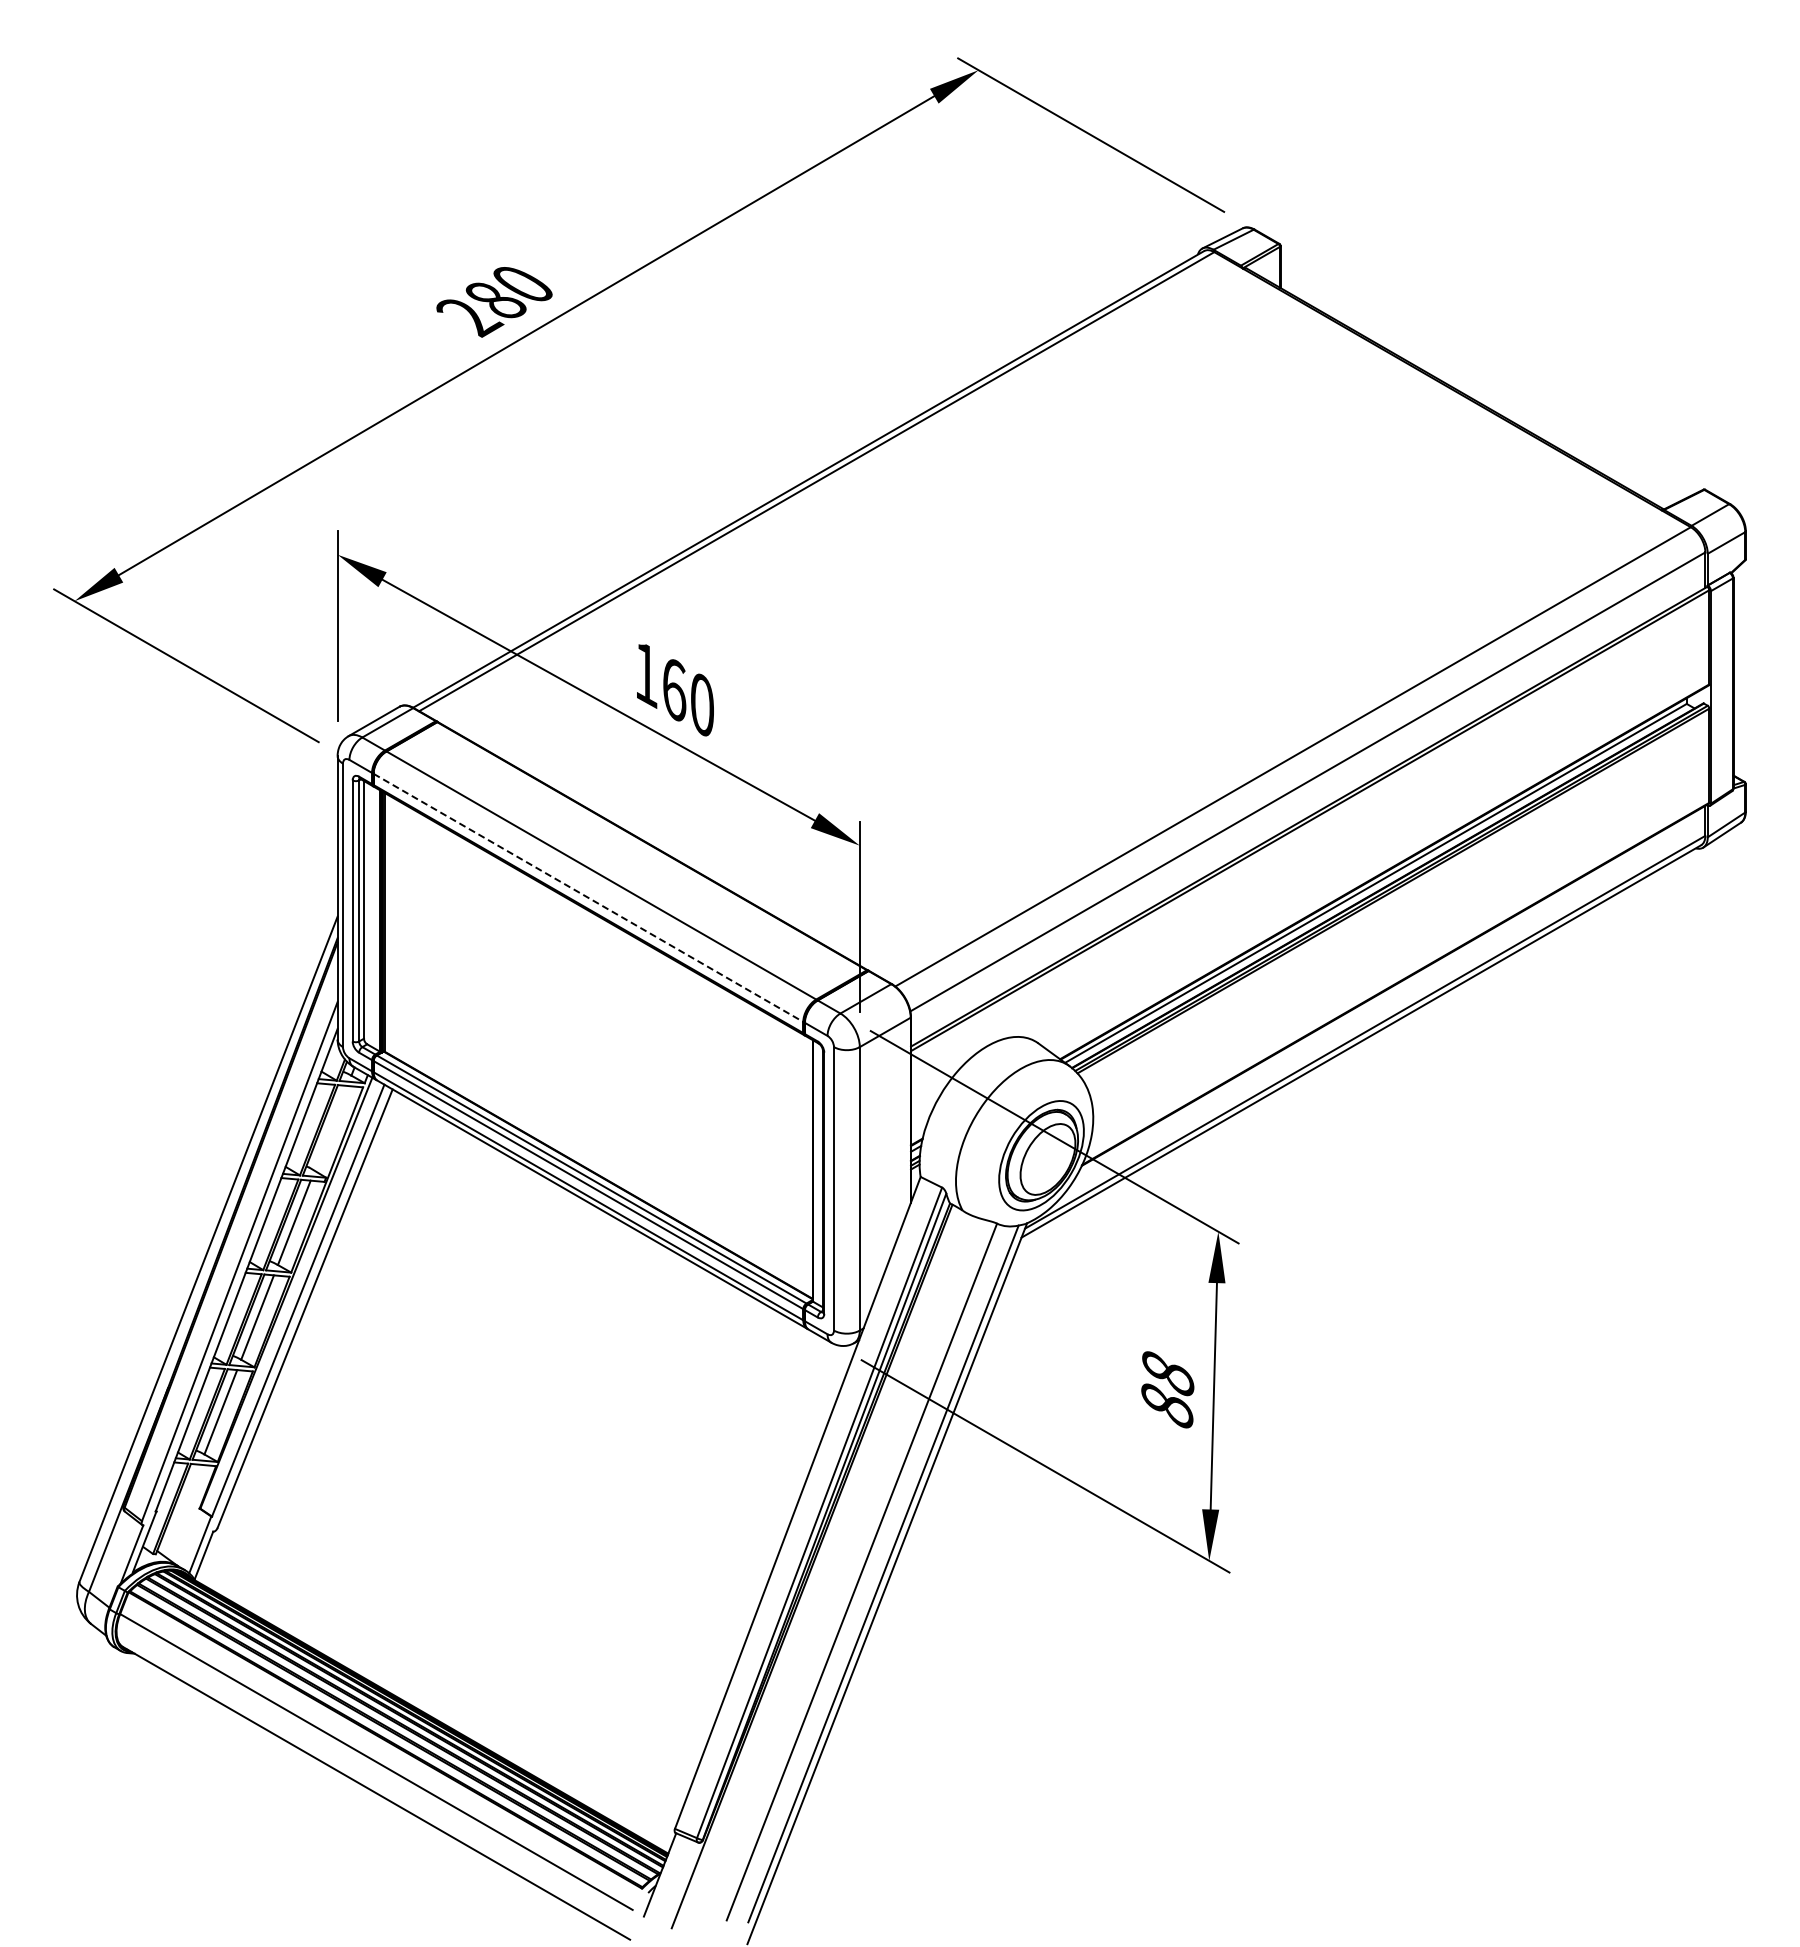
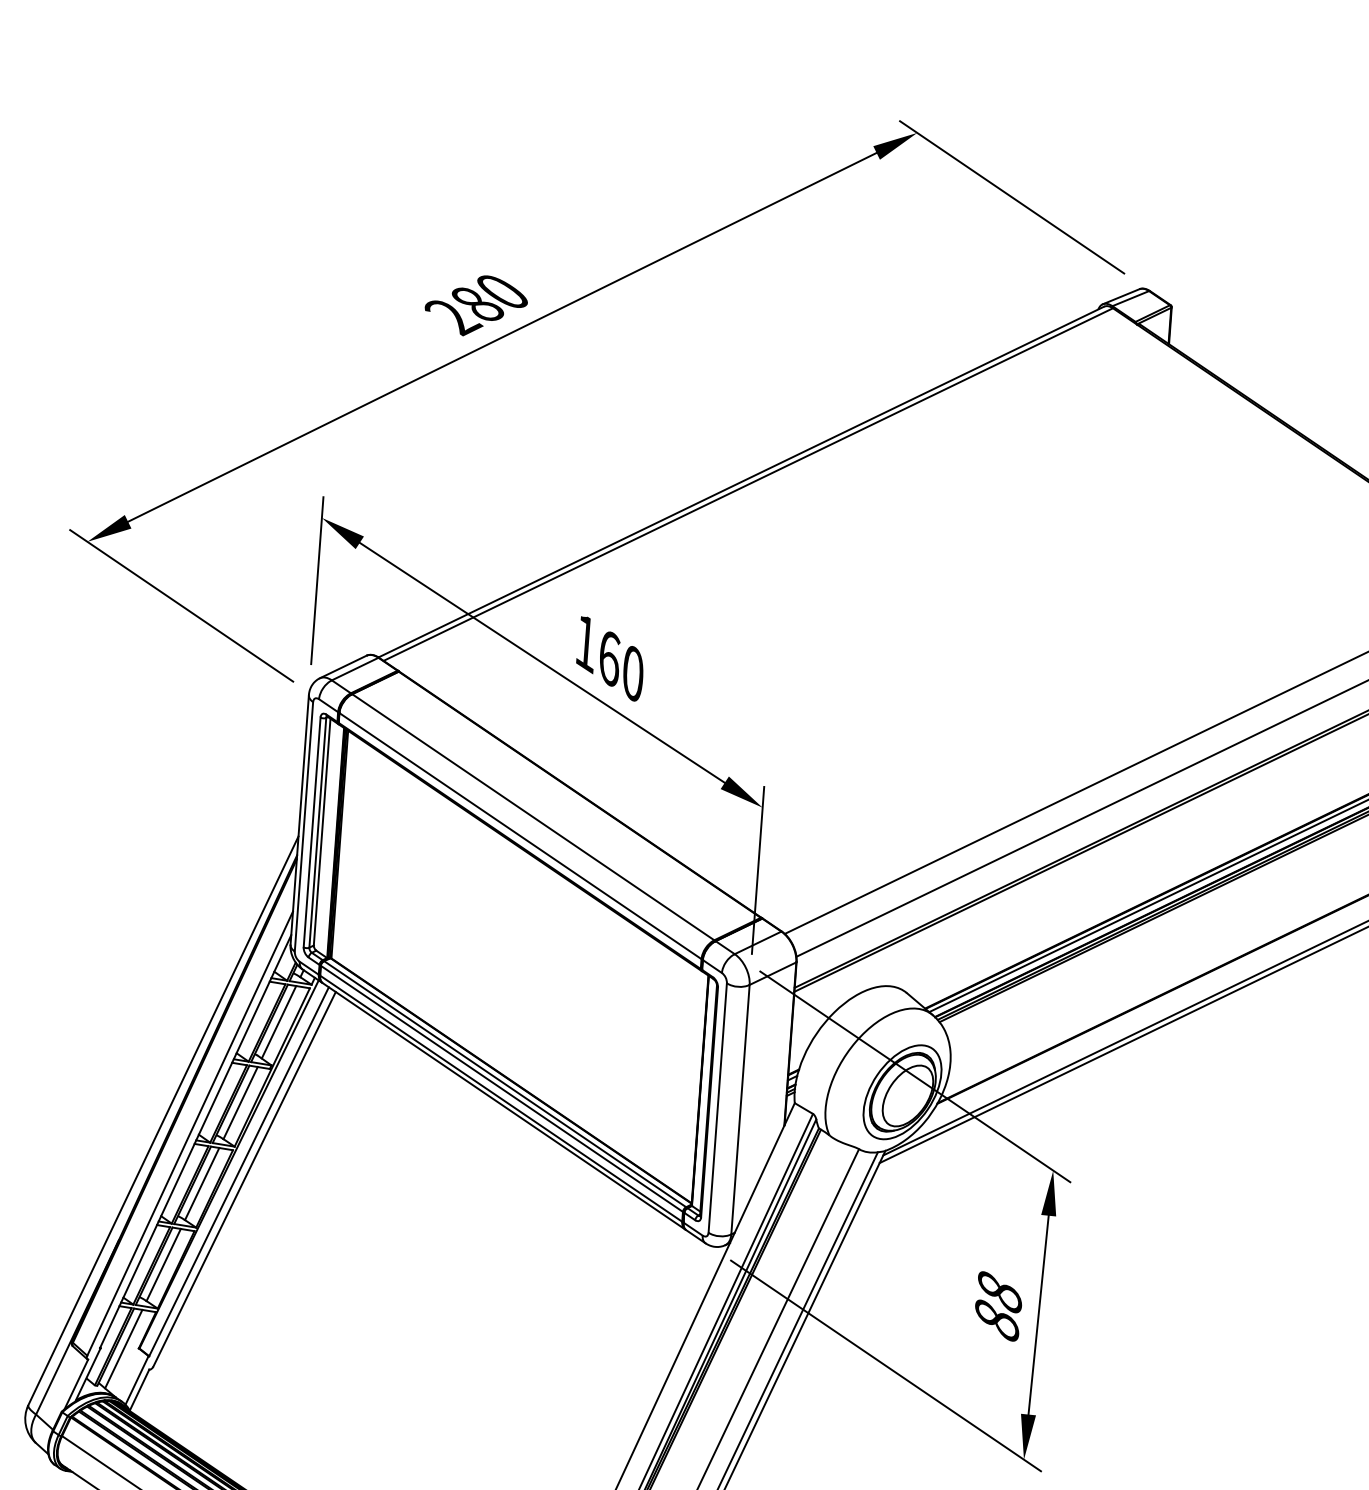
line: (588, 898) -> (520, 836), dashed -> solid
line: (330, 1127) -> (278, 1021), added
line: (182, 1510) -> (123, 1348), added

